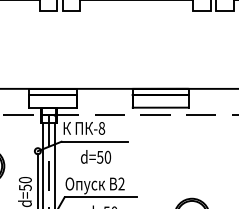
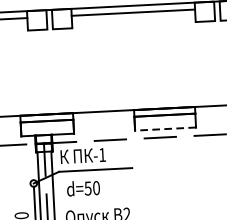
line: (160, 107) -> (165, 128), solid -> dashed
text: (101, 128) -> (102, 155), -8 -> -1
text: (95, 156) -> (82, 187), moved

